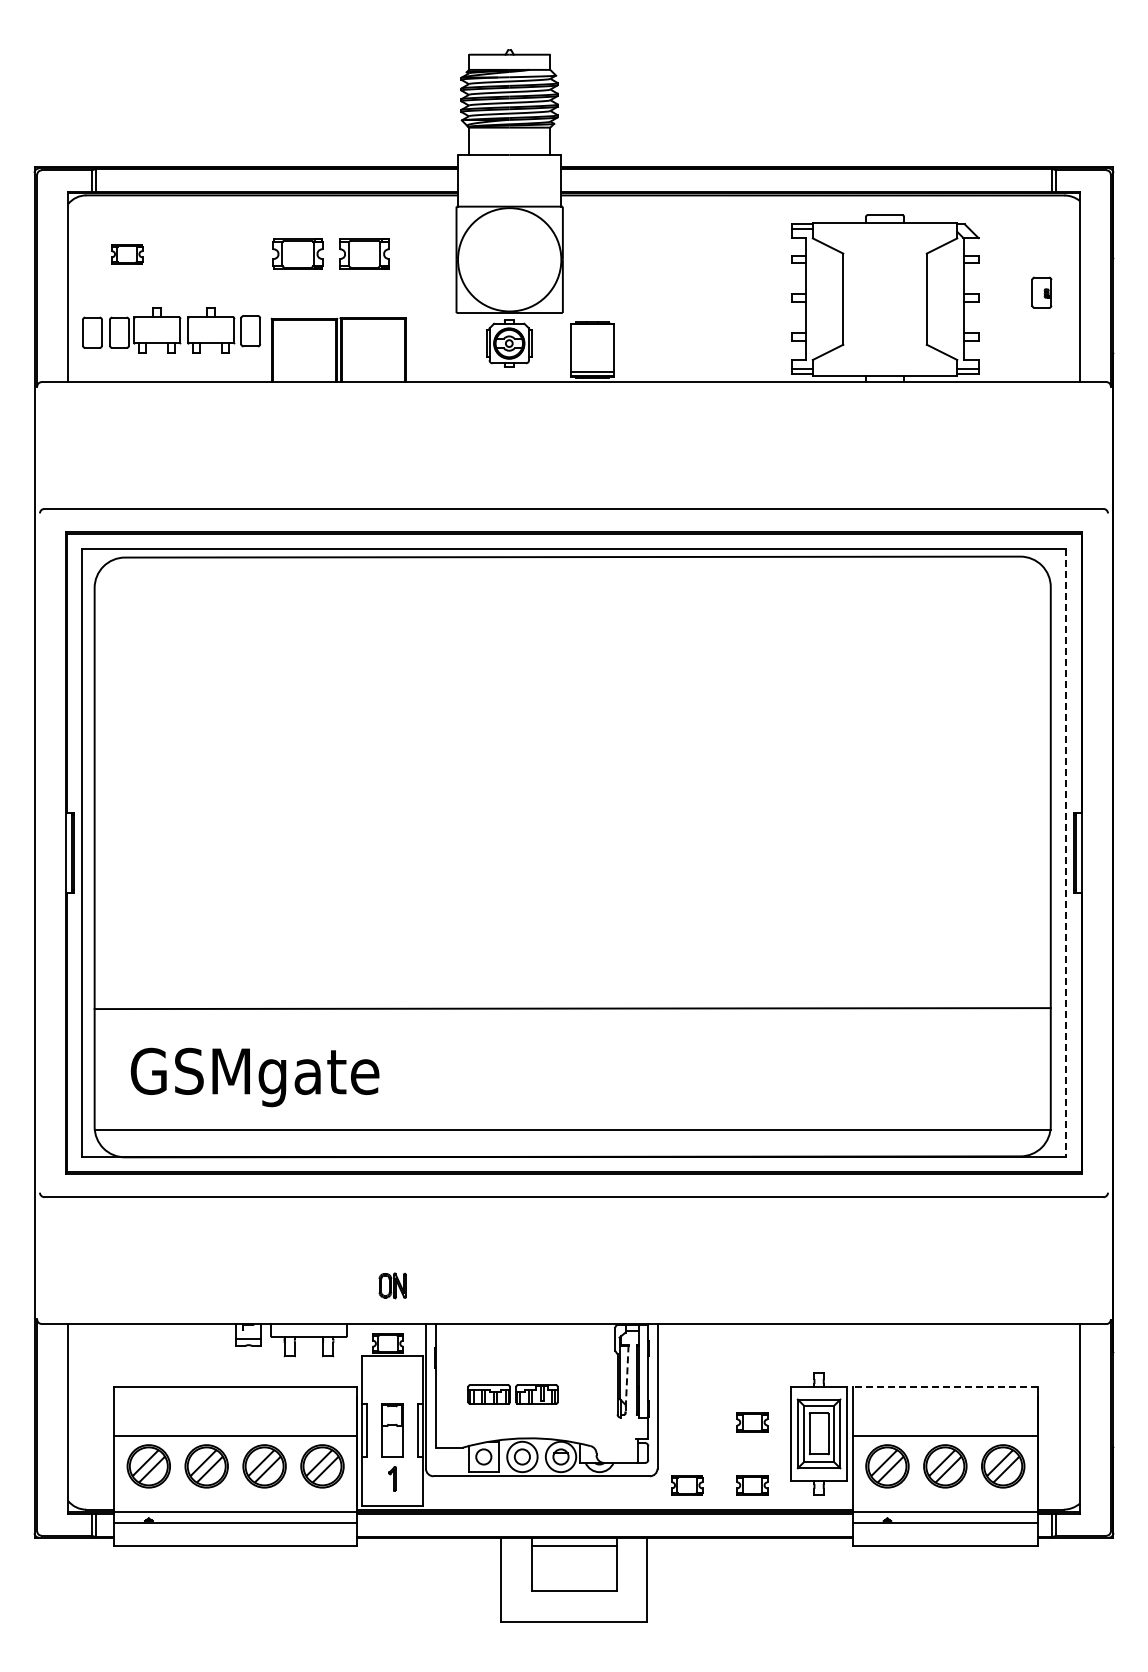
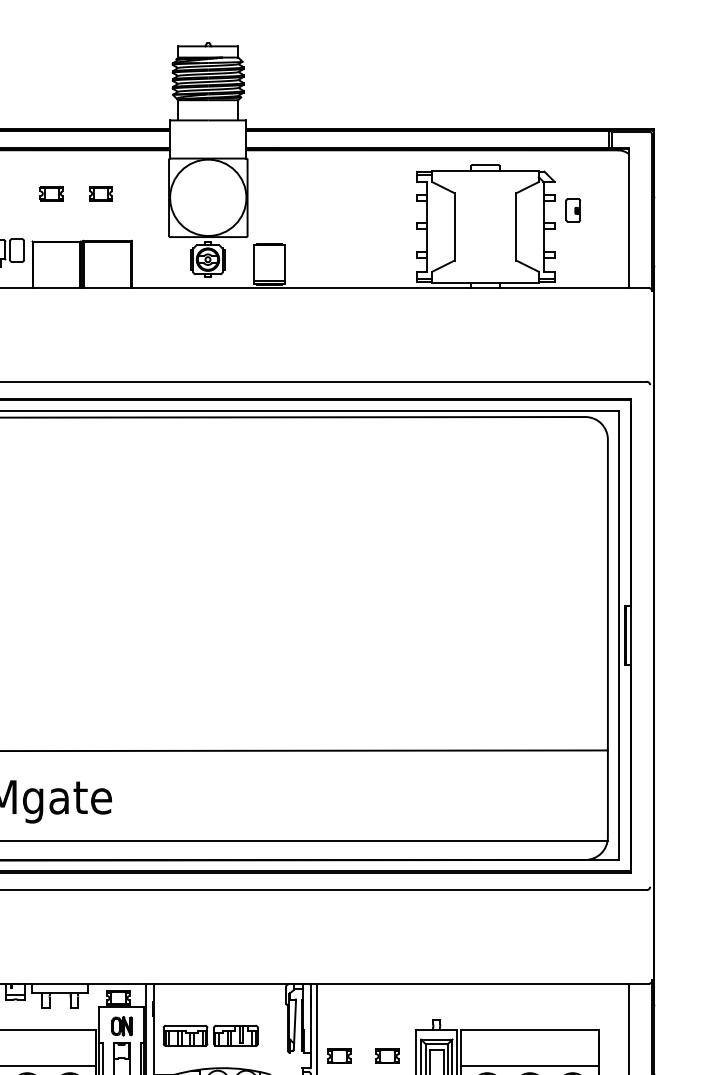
part: (297, 254) -> (51, 193), size x0.62
part: (364, 254) -> (101, 193), size x0.62
part: (1041, 292) -> (572, 210), moved
line: (1066, 852) -> (619, 635), dashed -> solid
part: (392, 1285) -> (121, 1026), moved
line: (627, 1379) -> (295, 1024), dashed -> solid
line: (945, 1386) -> (530, 1029), dashed -> solid
part: (512, 1394) -> (210, 1035), size x1.43
part: (687, 1422) -> (339, 1056), added

